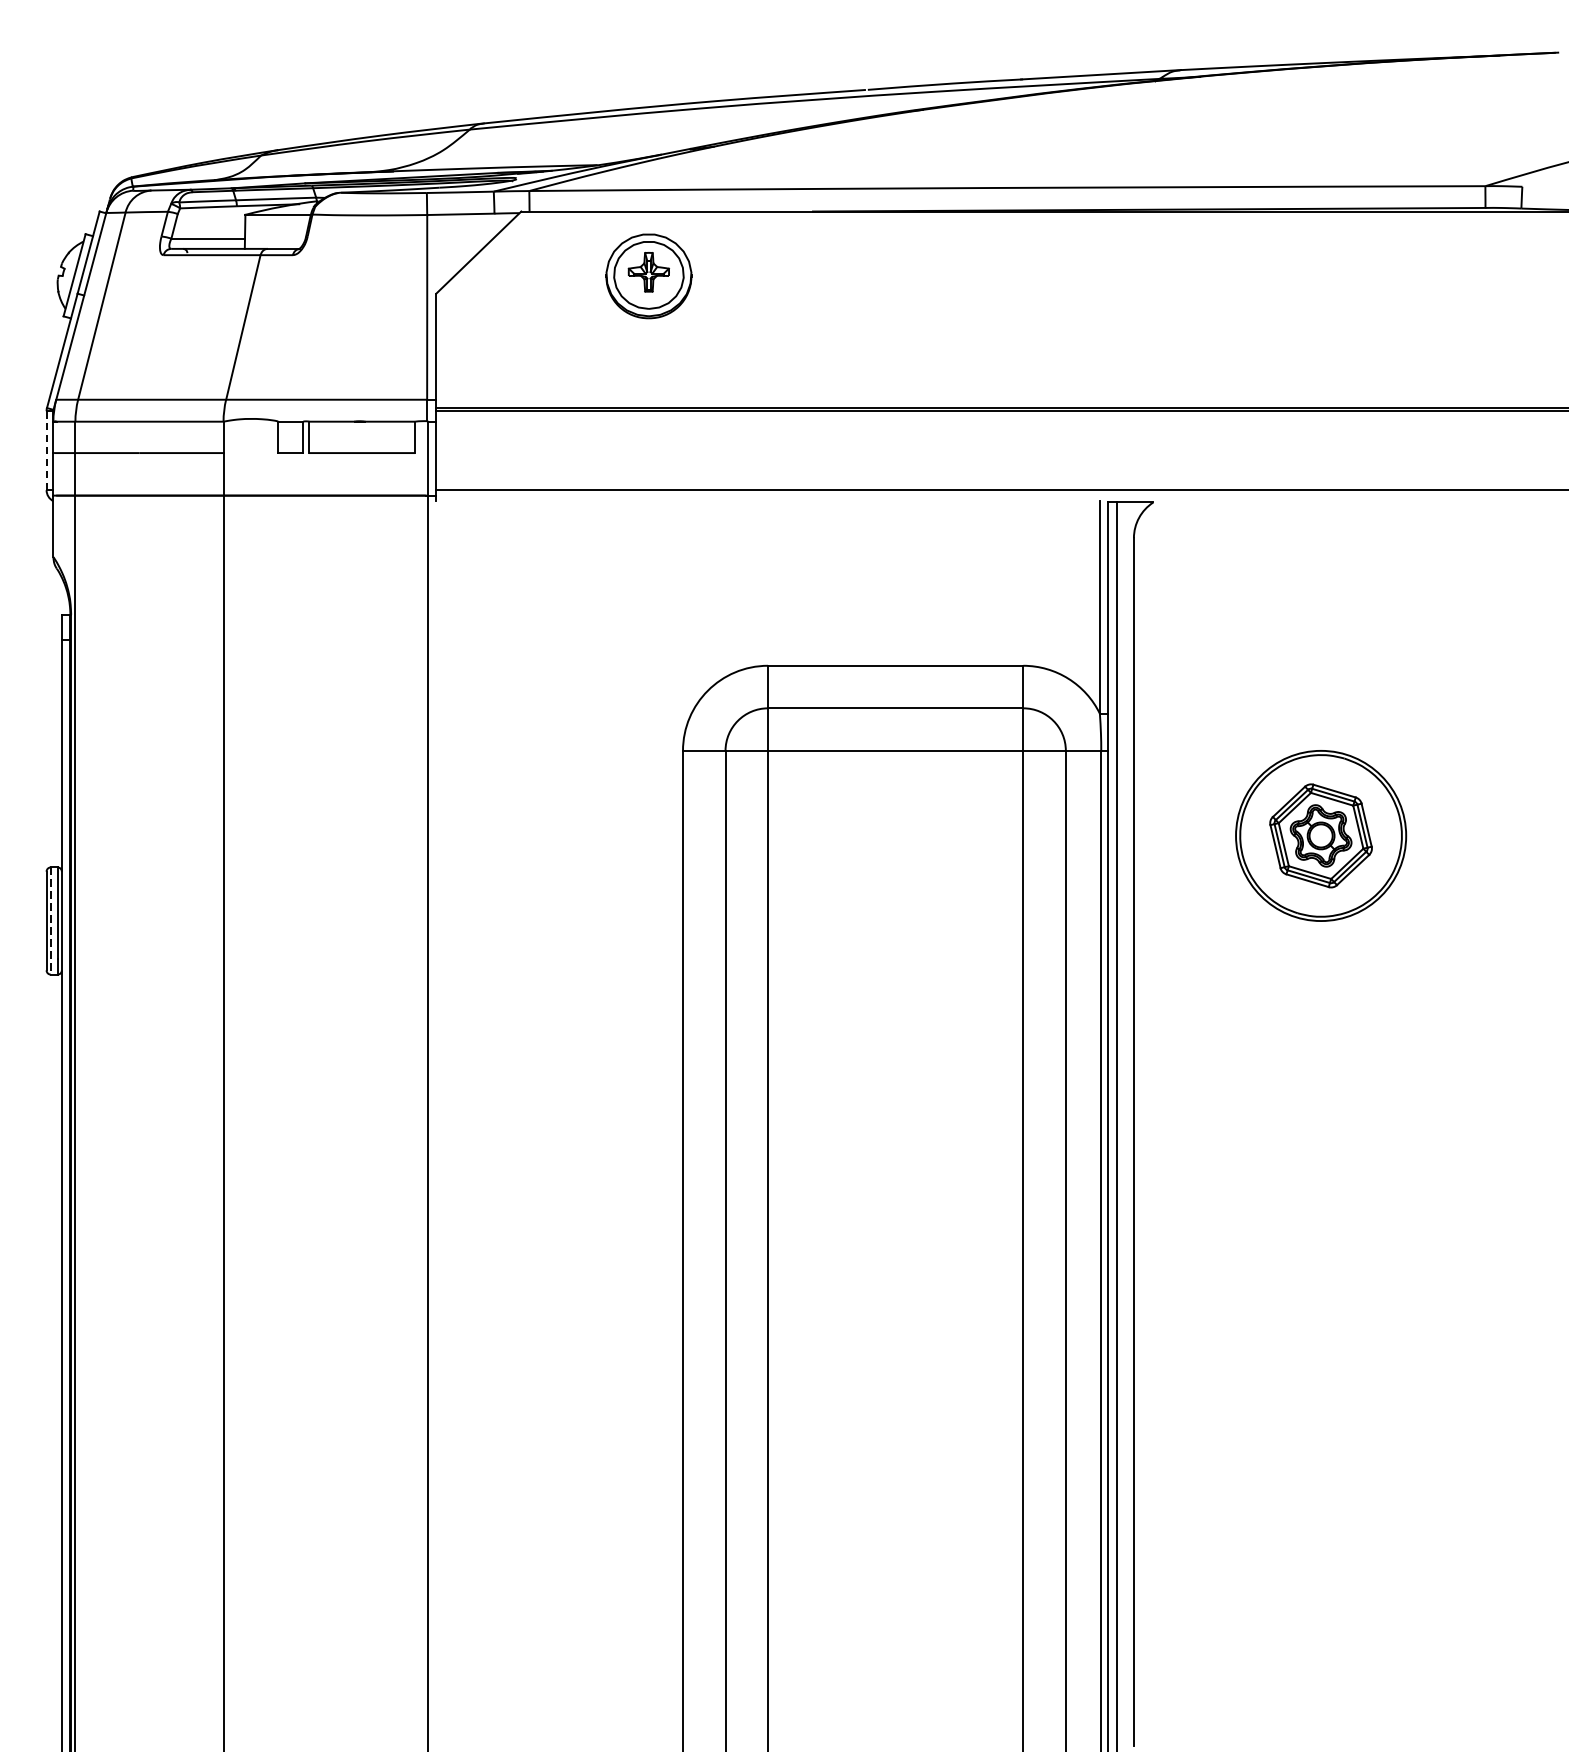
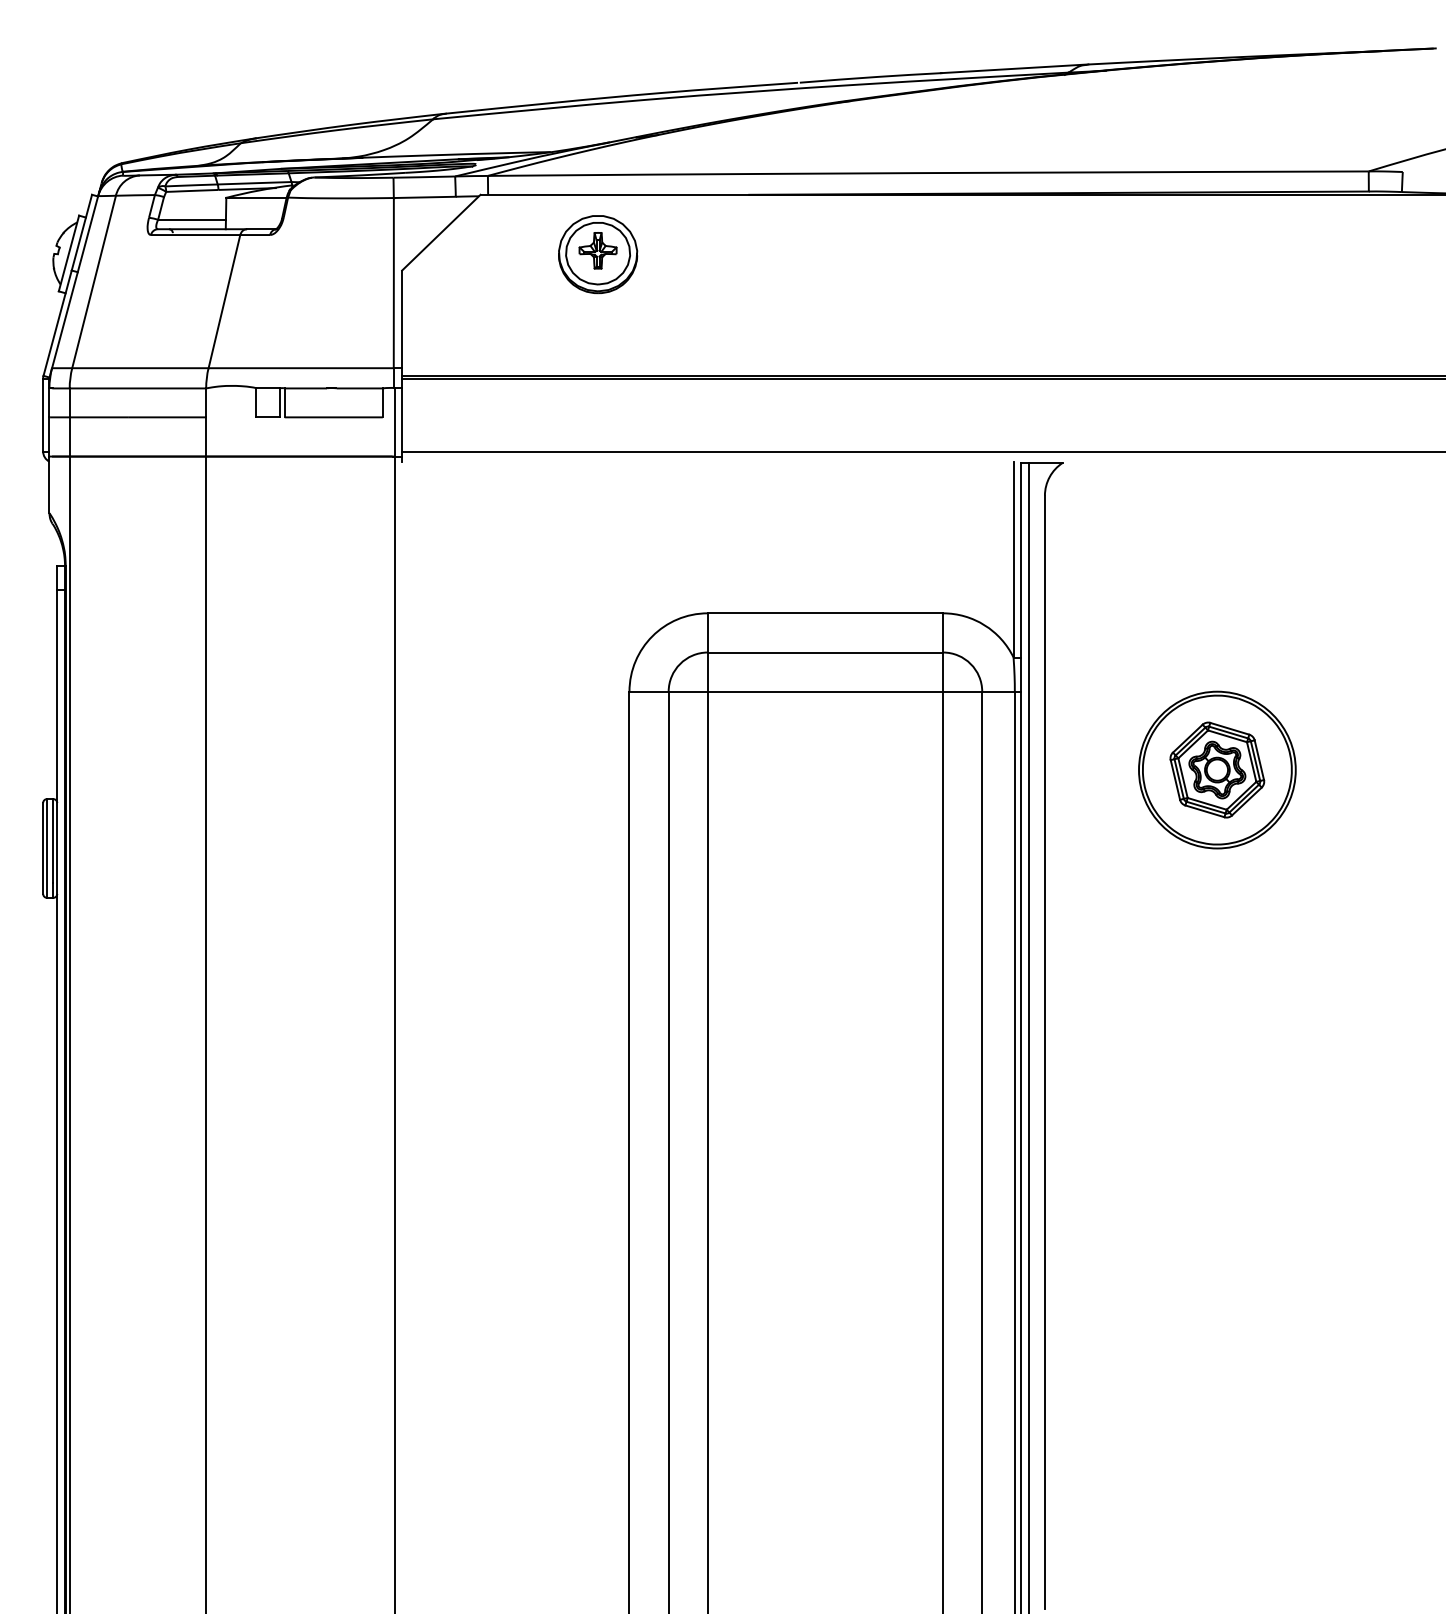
line: (46, 449) -> (43, 414), dashed -> solid
line: (51, 921) -> (47, 848), dashed -> solid

